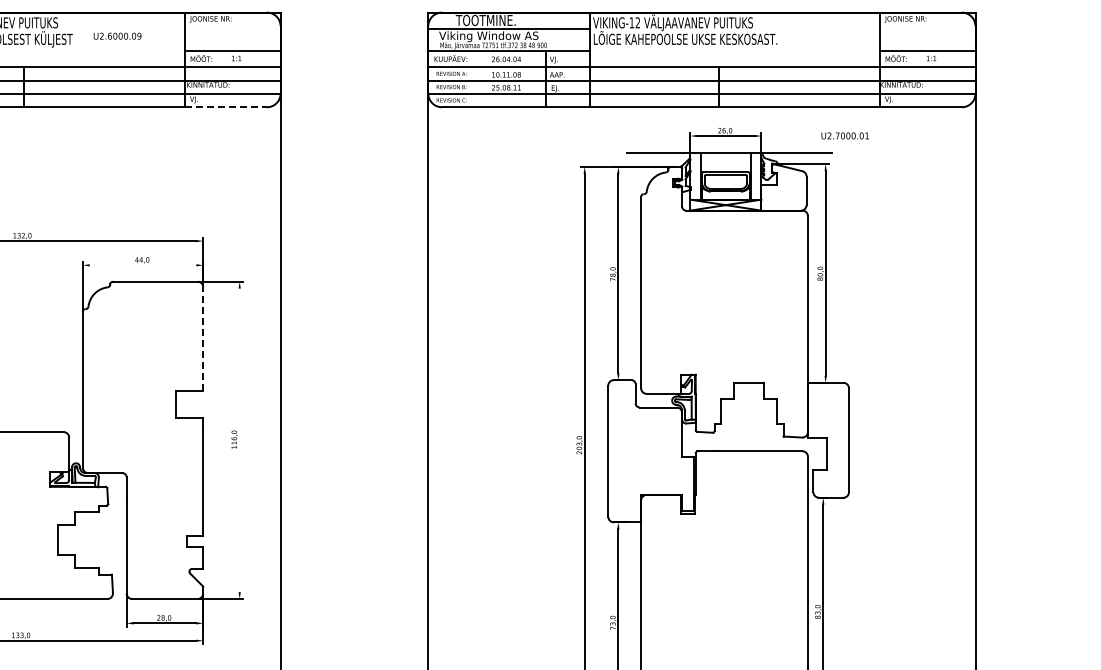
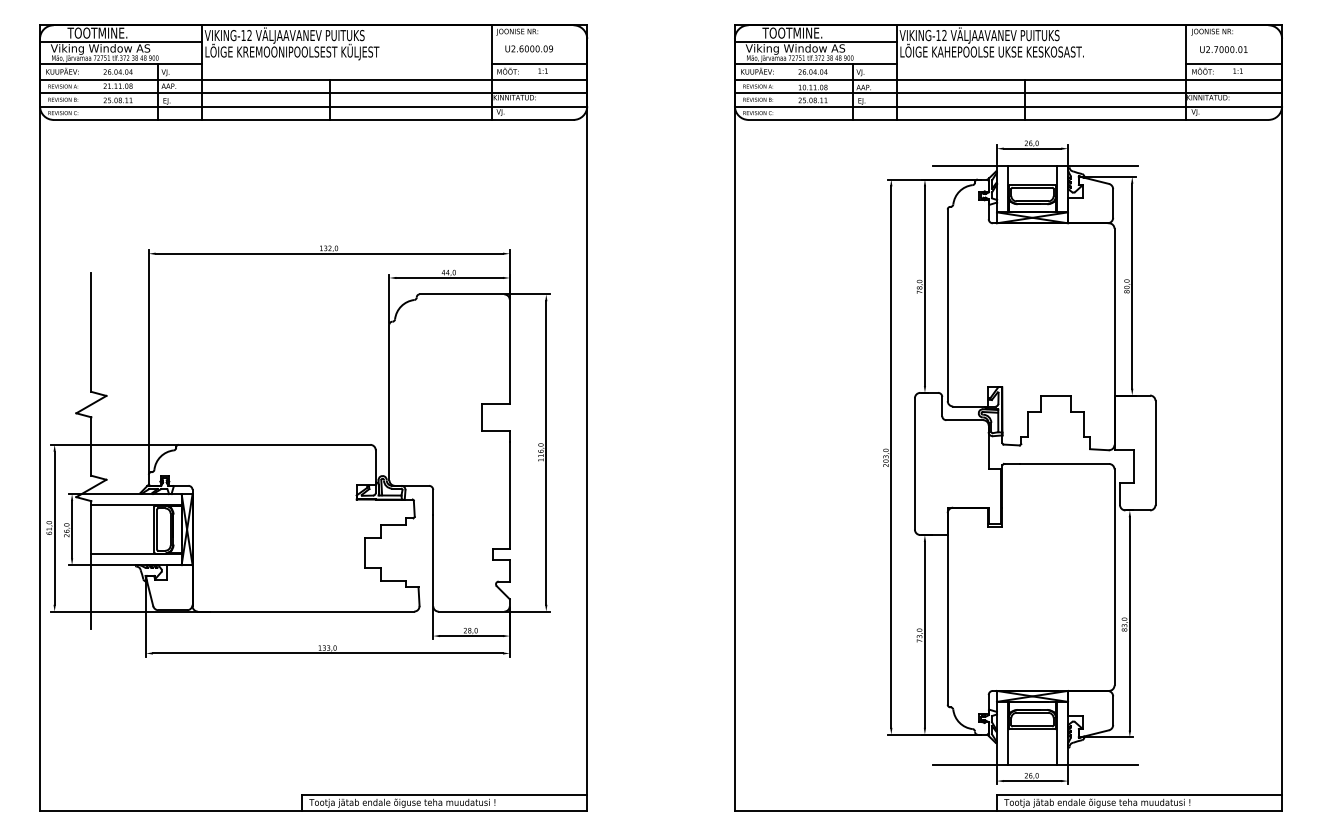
text: (116, 35) -> (528, 48), moved
line: (226, 106) -> (533, 119), dashed -> solid
text: (844, 135) -> (1223, 49), moved
line: (142, 264) -> (449, 277), added
line: (202, 338) -> (509, 351), dashed -> solid
line: (239, 439) -> (546, 452), added

